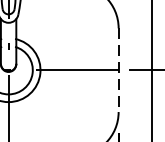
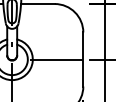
line: (118, 71) -> (83, 60), dashed -> solid

